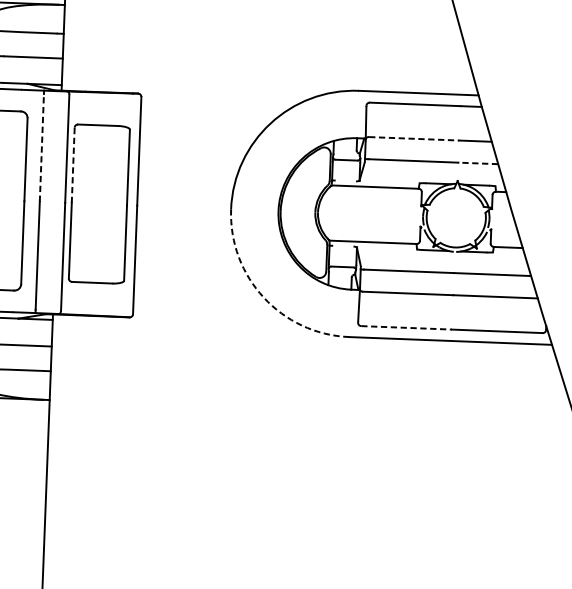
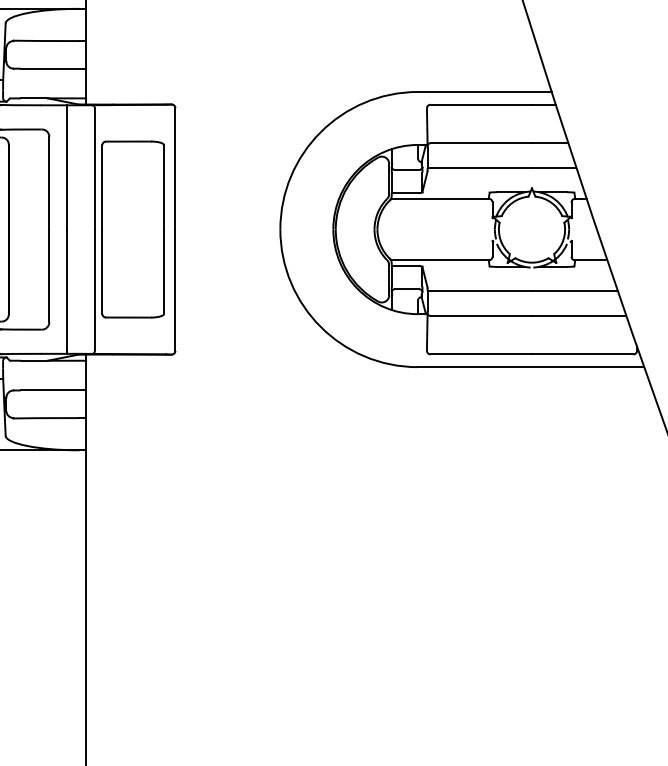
line: (414, 139) -> (482, 143), dashed -> solid
line: (41, 147) -> (66, 168), dashed -> solid
line: (477, 163) -> (553, 167), dashed -> solid
line: (73, 164) -> (102, 186), dashed -> solid
line: (345, 181) -> (406, 193), added
line: (342, 246) -> (406, 266), added
arc: (263, 297) -> (320, 326), dashed -> solid
line: (406, 327) -> (481, 354), dashed -> solid

